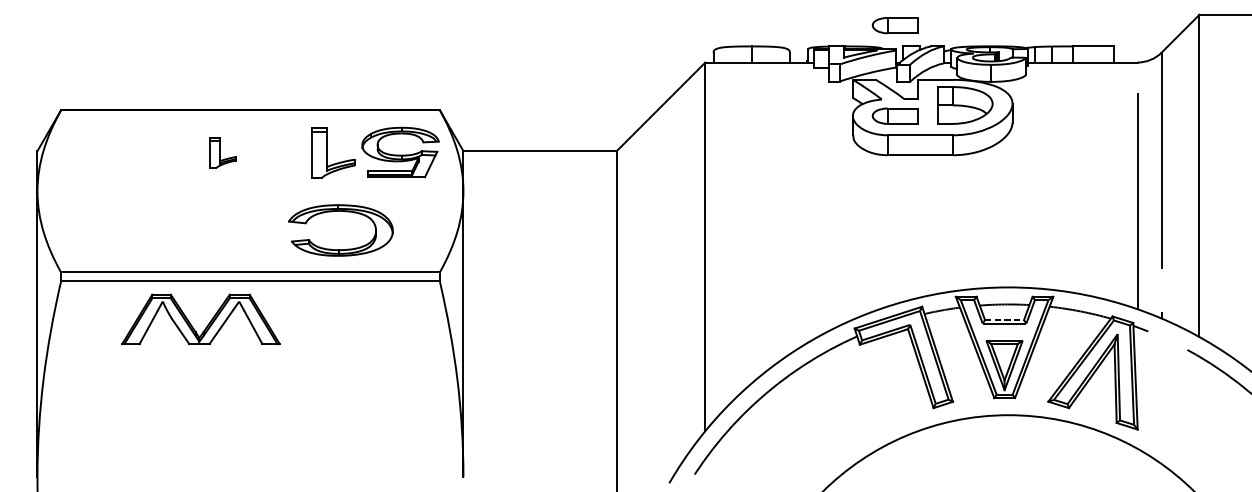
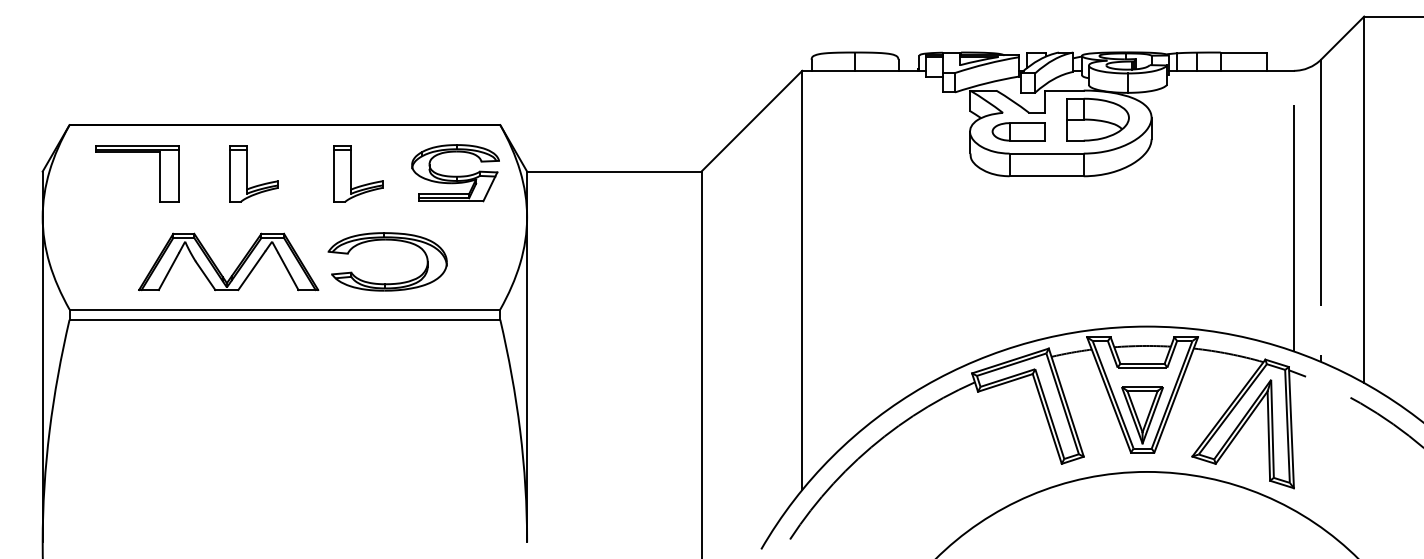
part: (895, 25) -> (1018, 28), removed
part: (120, 134) -> (137, 152), added
part: (222, 152) -> (253, 173), size x1.67
part: (327, 152) -> (351, 173), moved
line: (1005, 319) -> (1143, 363), dashed -> solid
part: (207, 324) -> (236, 267), moved

